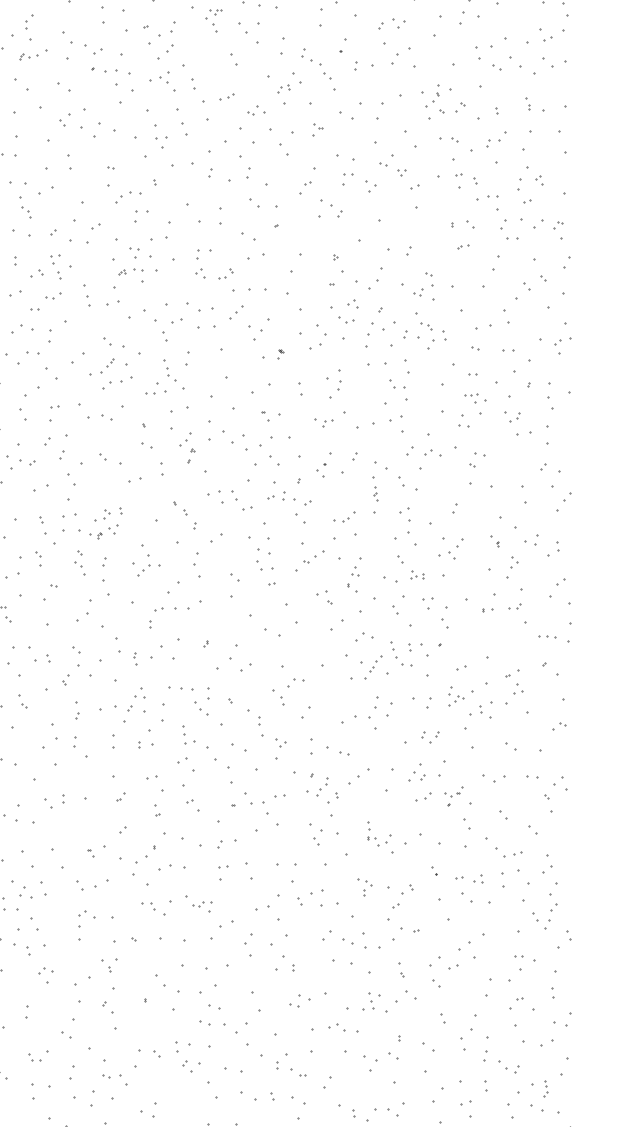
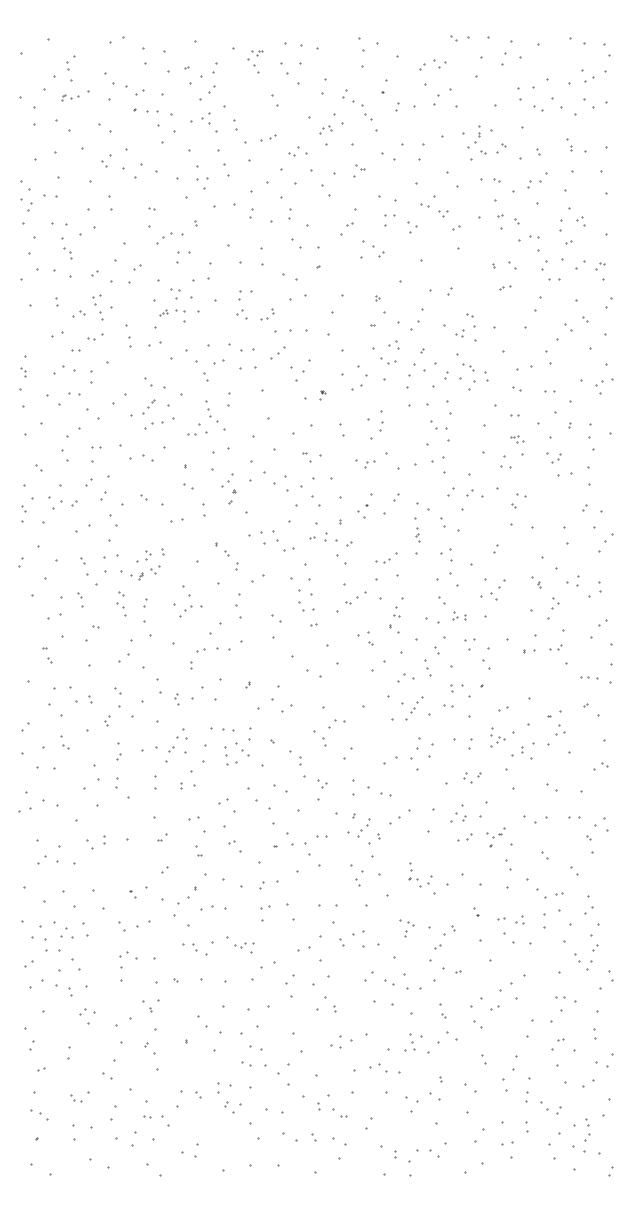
part: (475, 398) -> (517, 439), size x0.62
part: (393, 648) -> (427, 667), moved
part: (188, 734) -> (230, 755), moved
part: (545, 1088) -> (587, 1129), size x1.43

